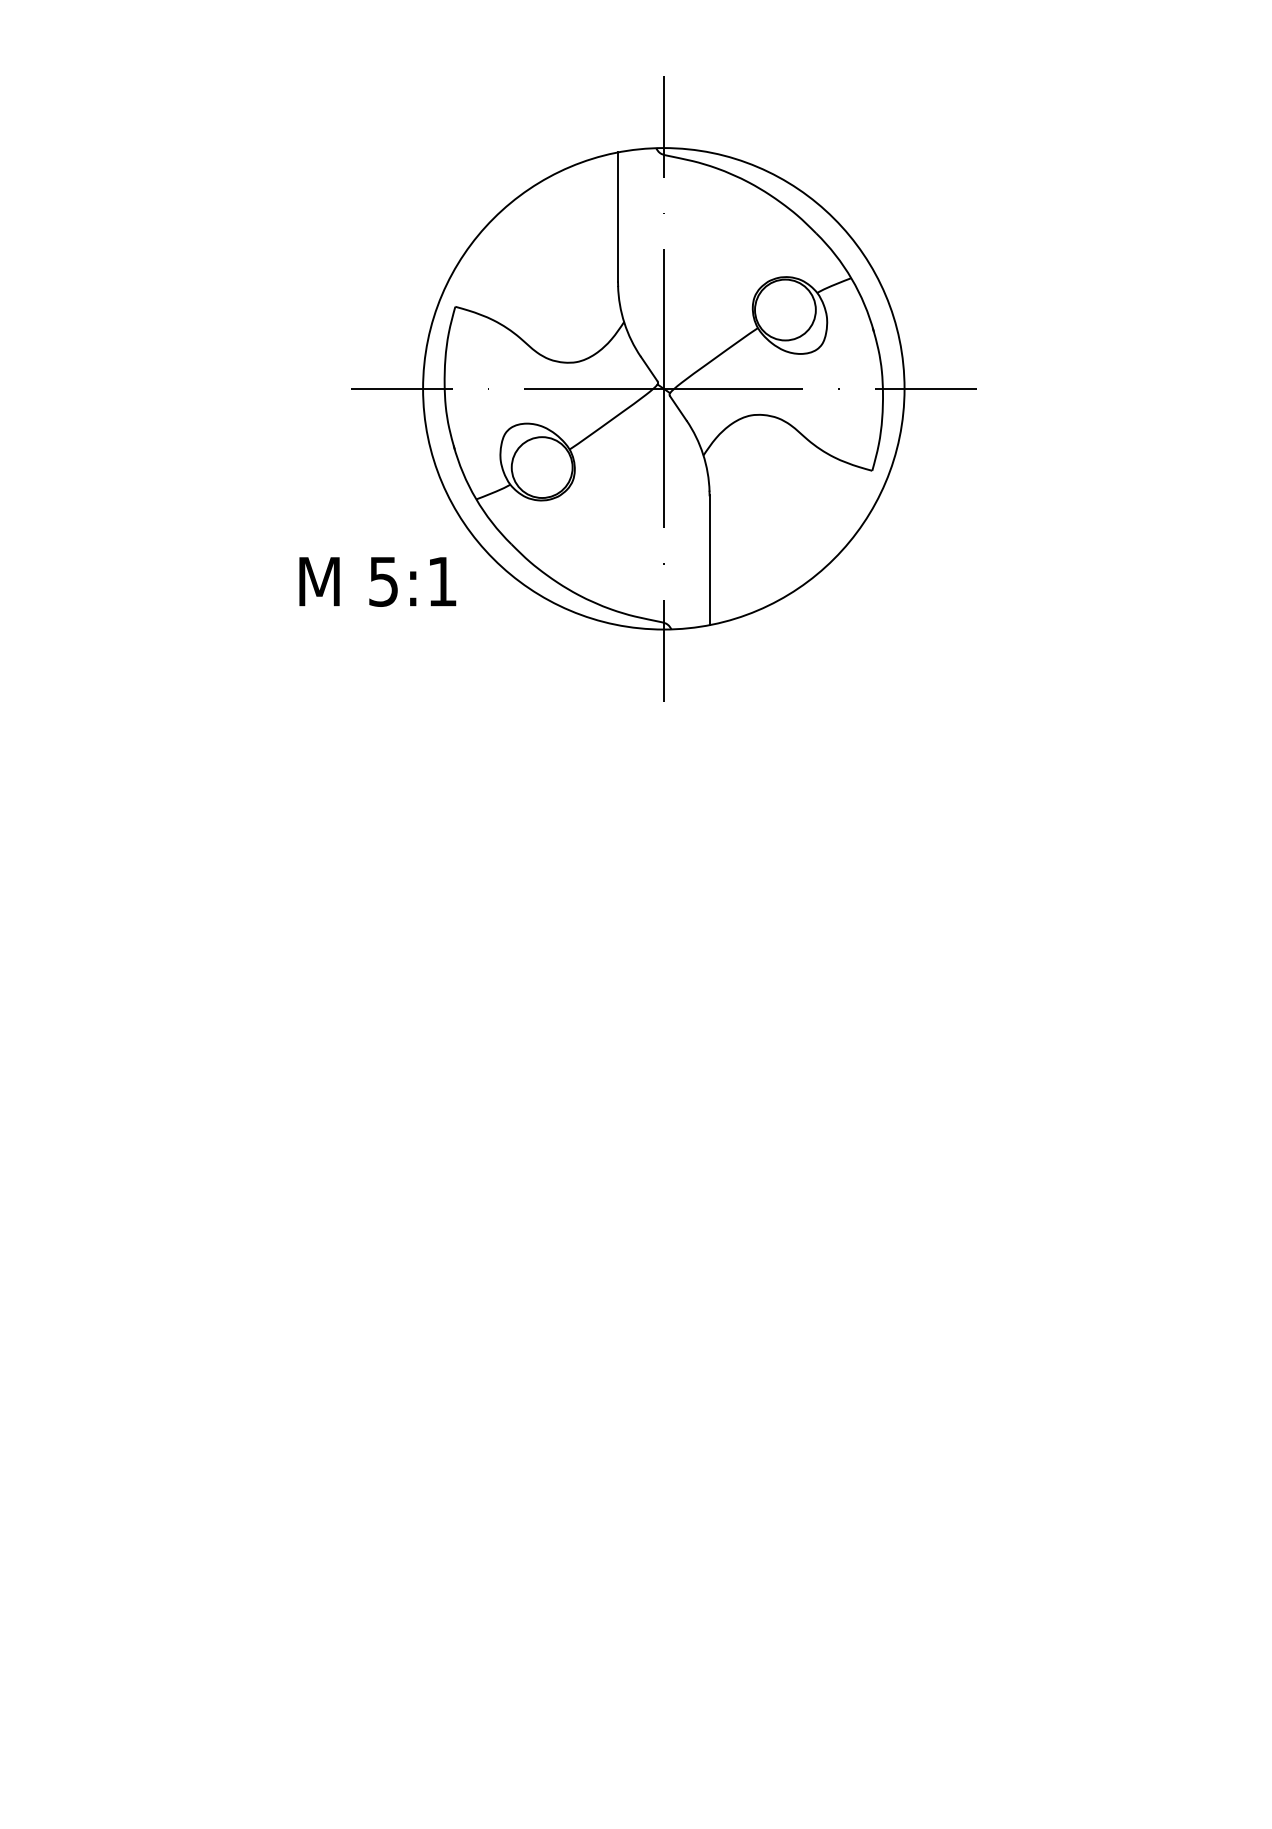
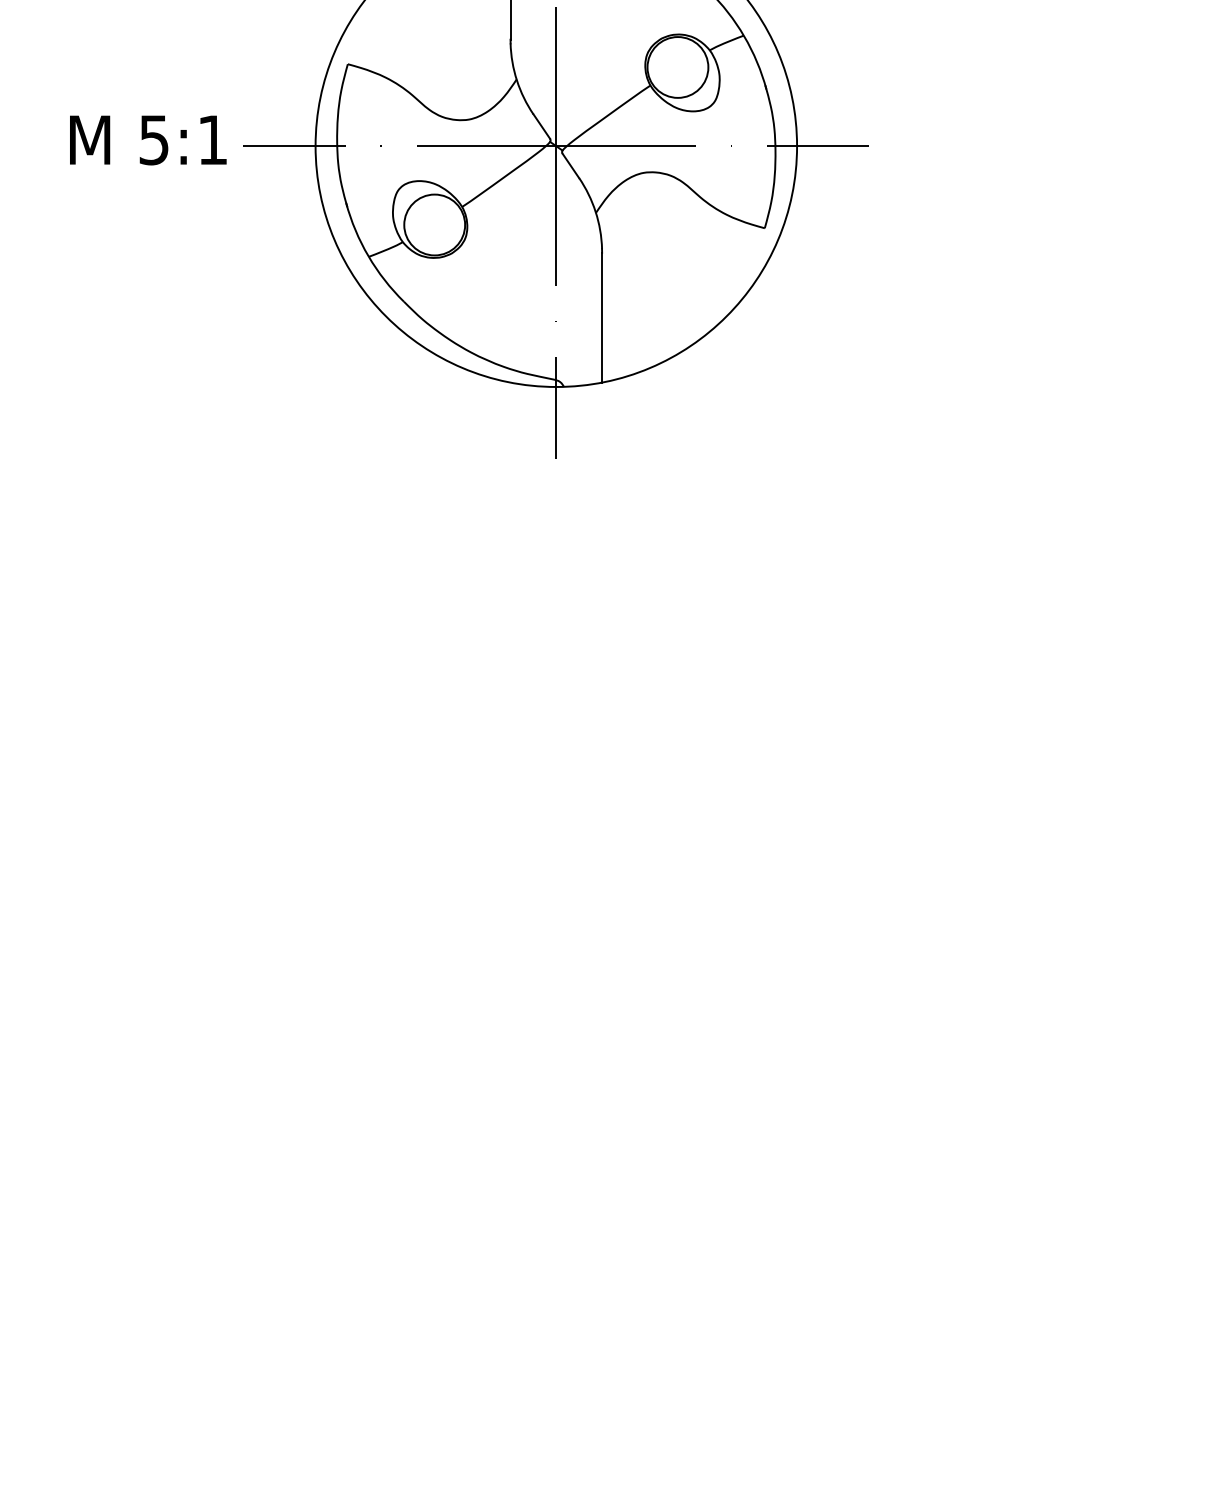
text: (377, 581) -> (148, 139), moved

